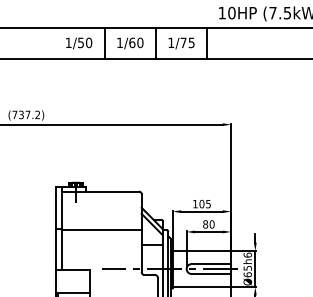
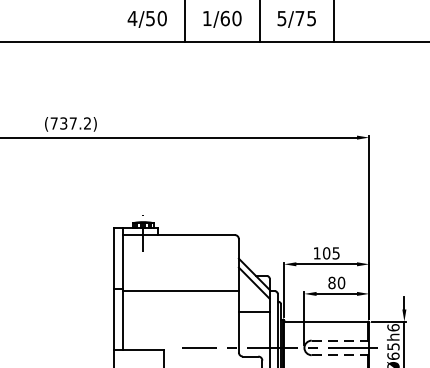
text: (68, 42) -> (132, 17), 1/50 -> 4/50
text: (171, 42) -> (282, 17), 1/75 -> 5/75
line: (211, 264) -> (340, 341), solid -> dashed
line: (211, 274) -> (340, 355), solid -> dashed

